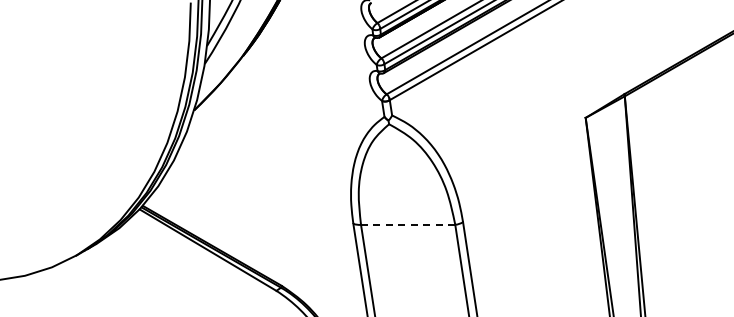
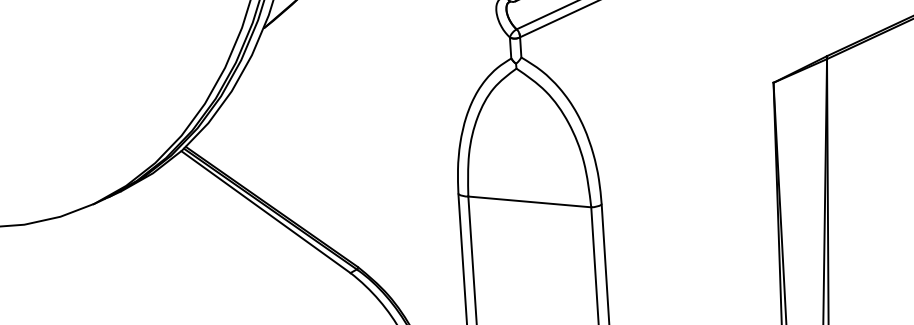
line: (407, 224) -> (528, 201), dashed -> solid

